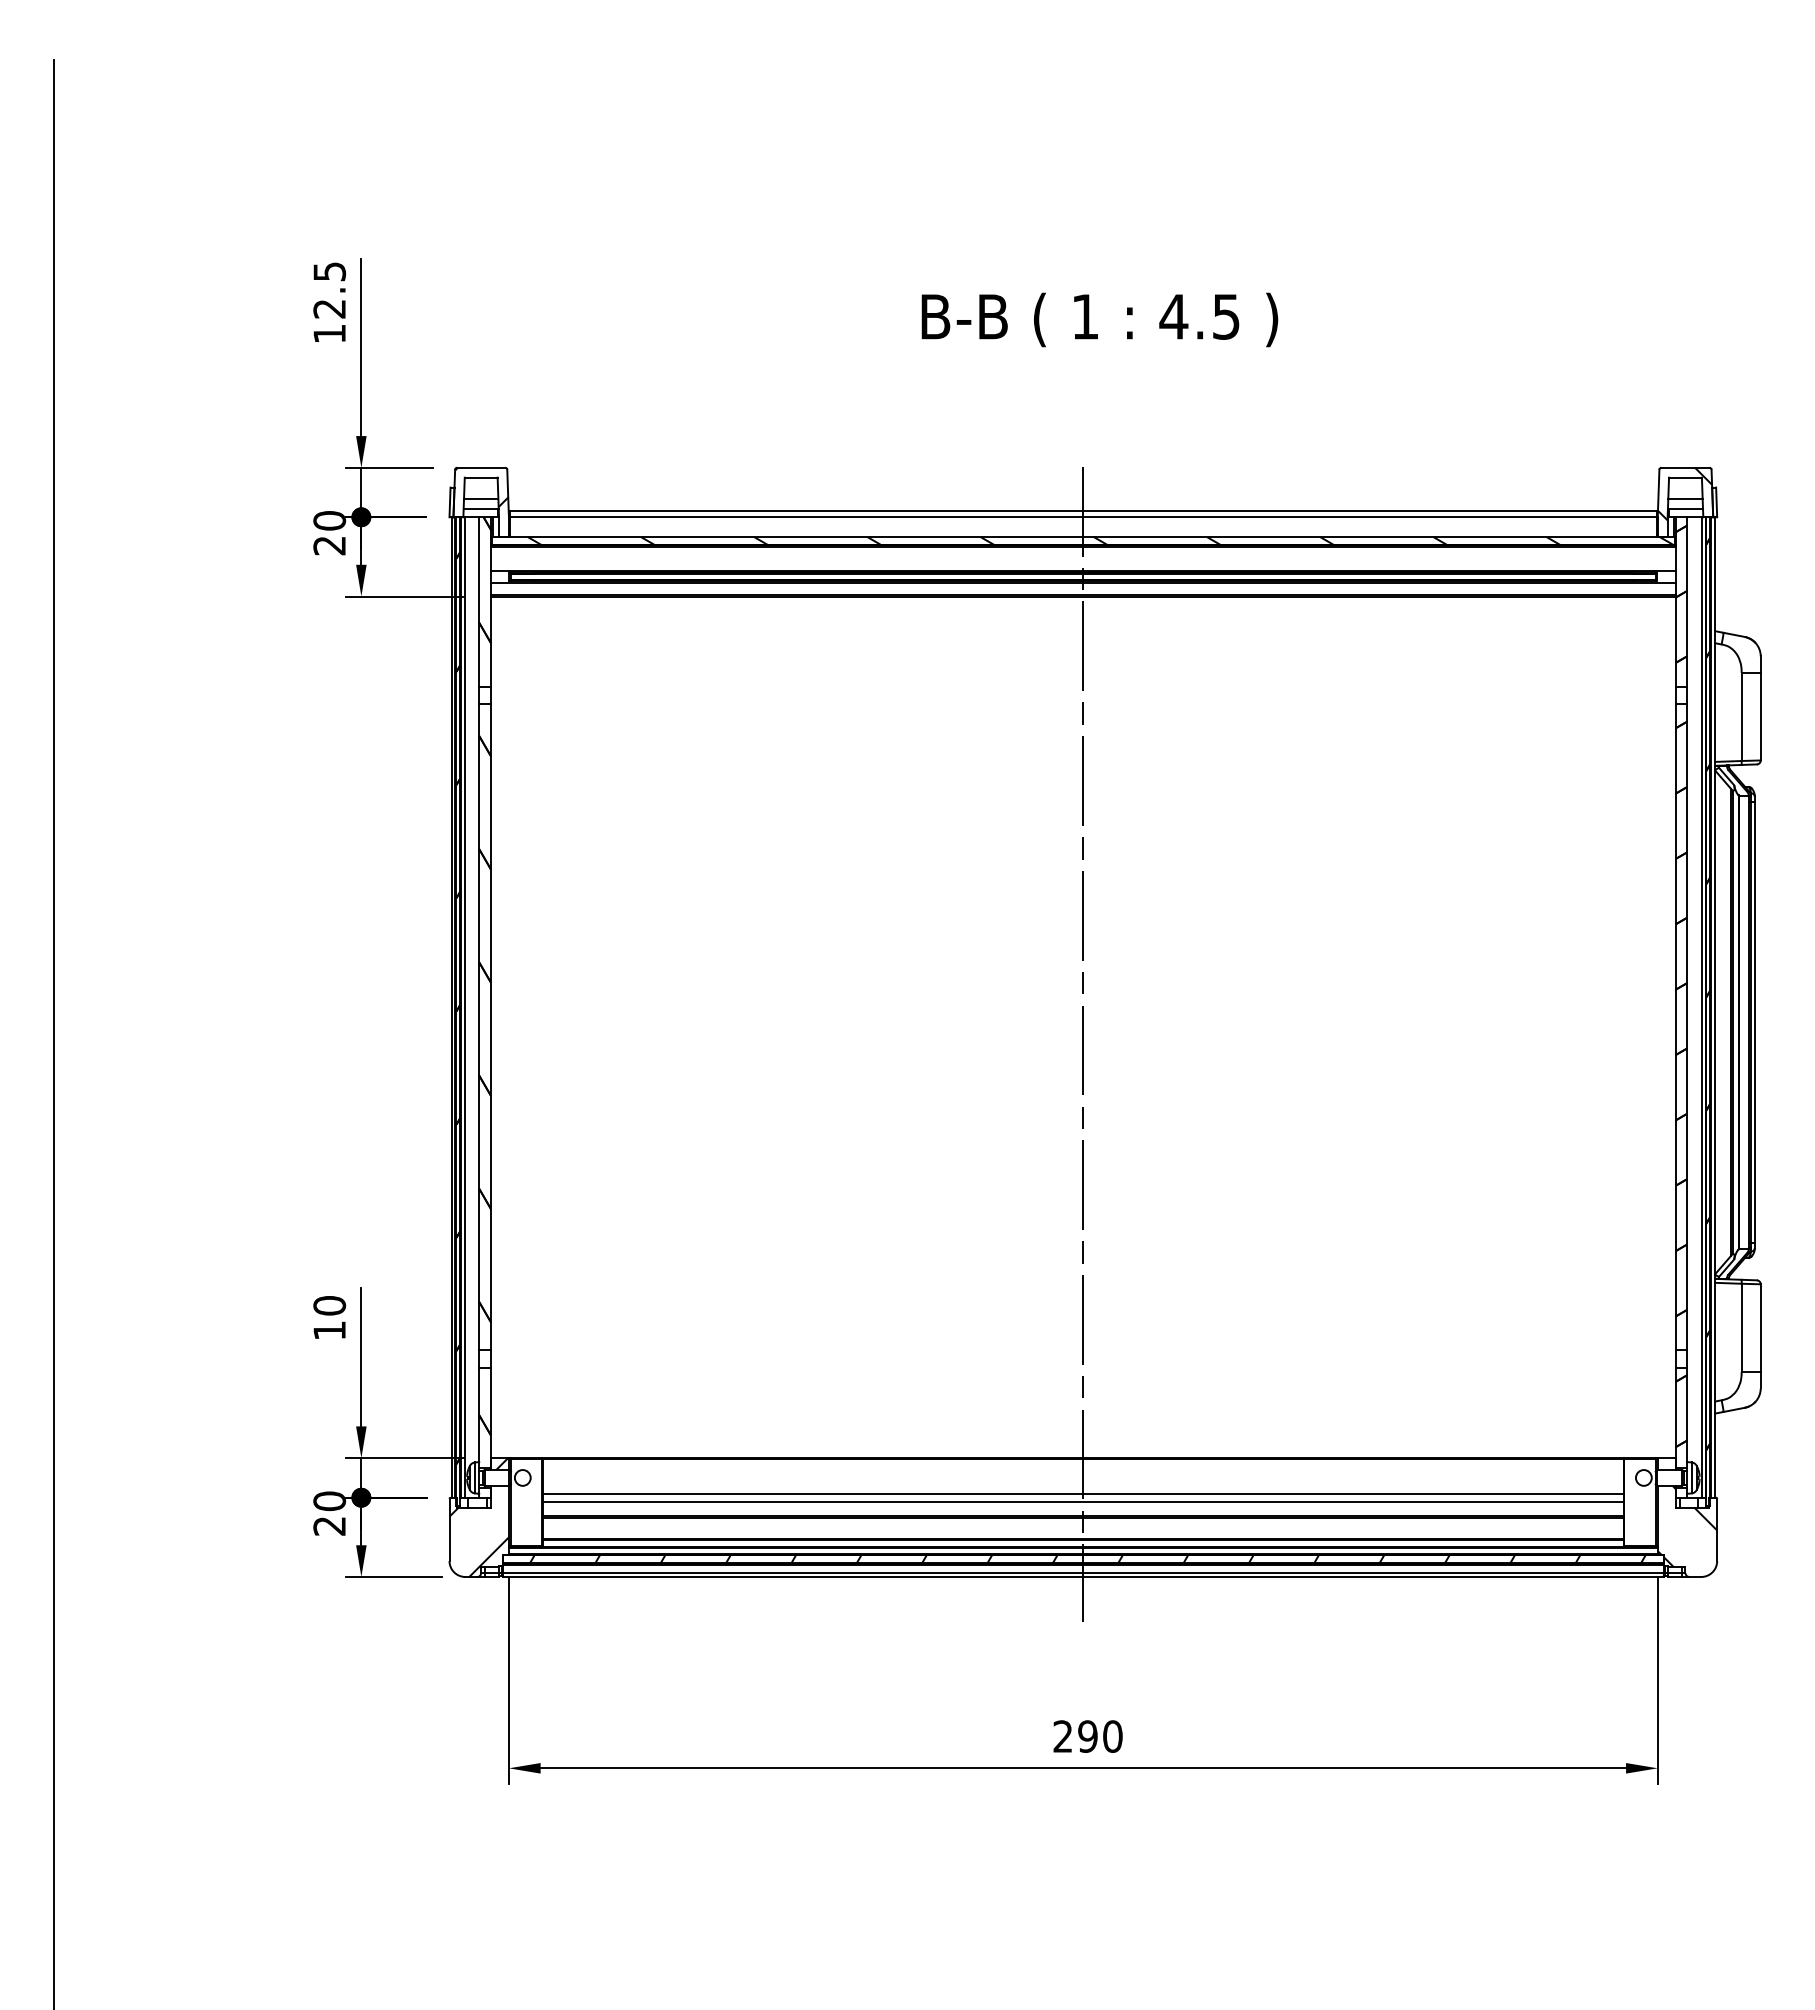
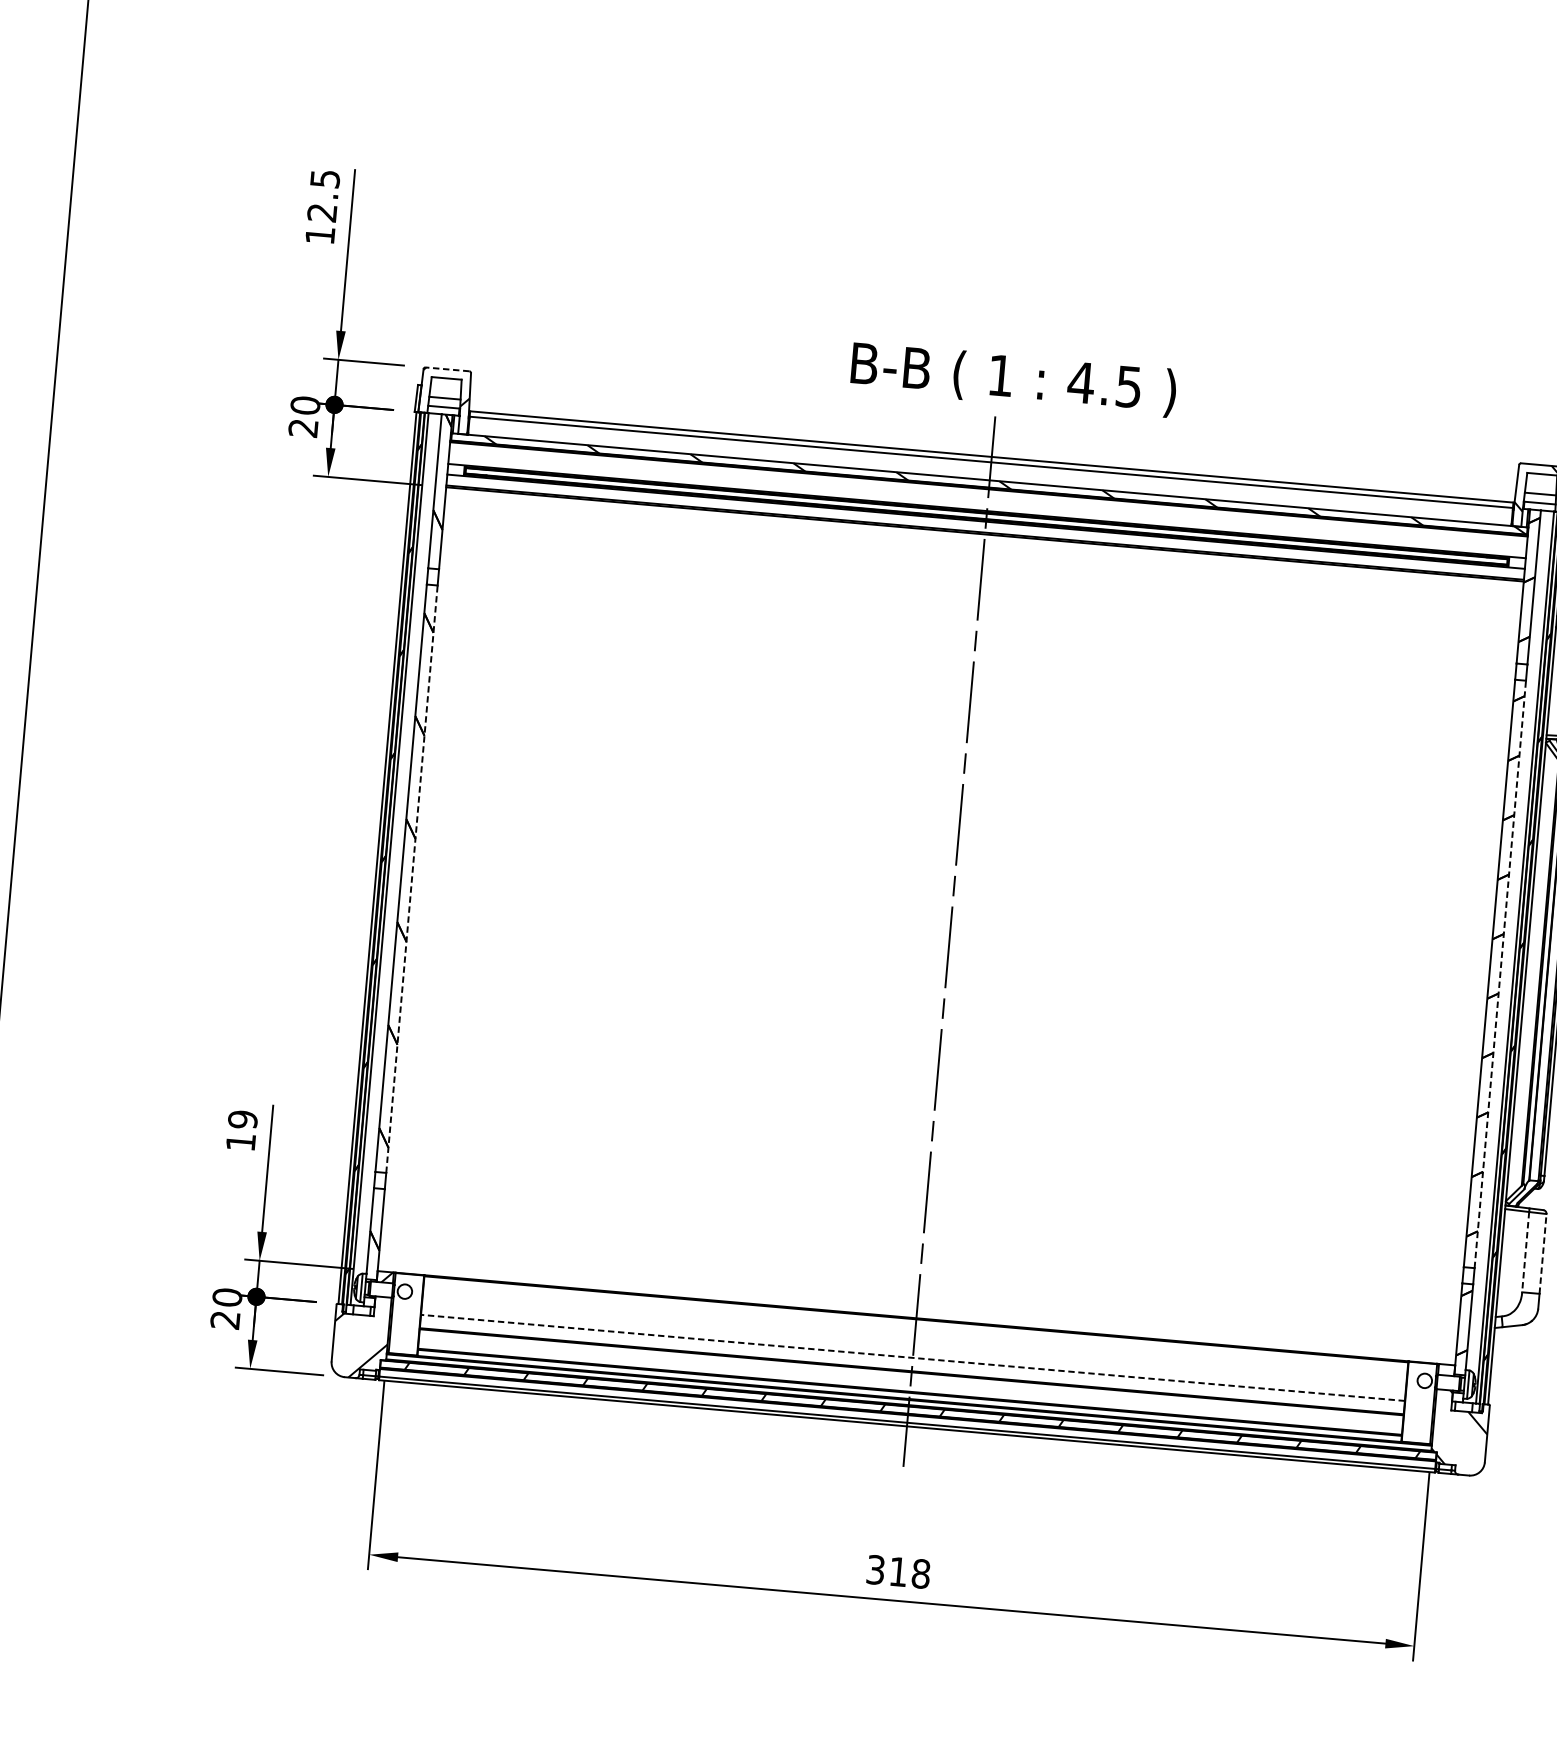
text: (1099, 319) -> (1013, 379), moved
line: (480, 467) -> (446, 369), solid -> dashed
line: (491, 1027) -> (412, 879), solid -> dashed
line: (1687, 1027) -> (1500, 974), solid -> dashed
text: (329, 1305) -> (242, 1119), 10 -> 19
line: (1741, 1328) -> (1525, 1252), solid -> dashed
line: (1760, 1328) -> (1542, 1254), solid -> dashed
line: (1083, 1493) -> (913, 1350), removed
line: (1083, 1501) -> (913, 1357), solid -> dashed
text: (1087, 1736) -> (898, 1571), 290 -> 318

